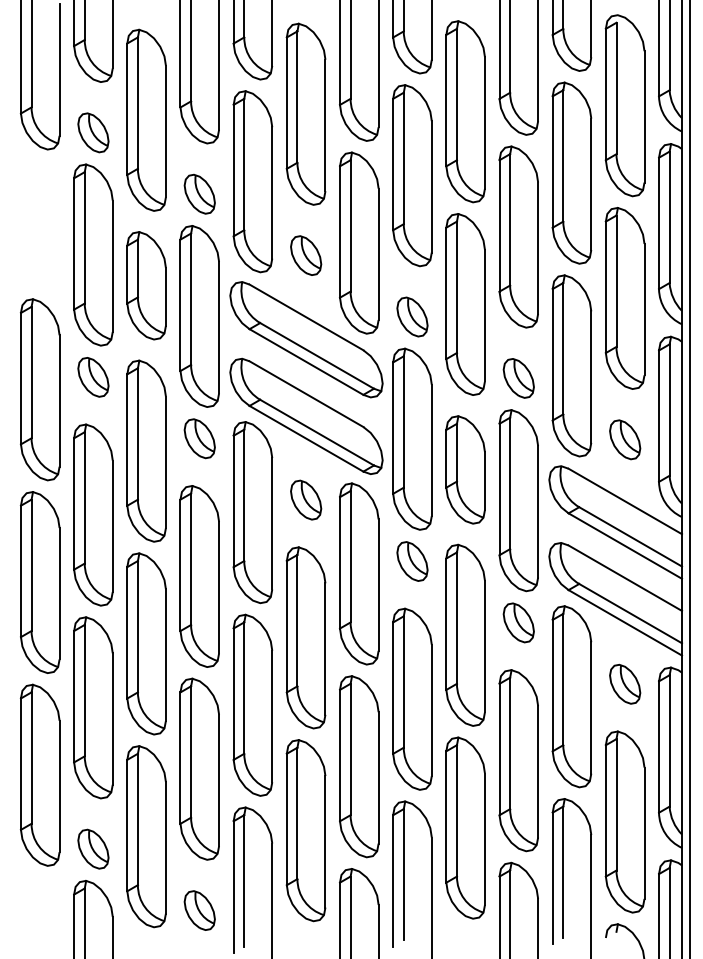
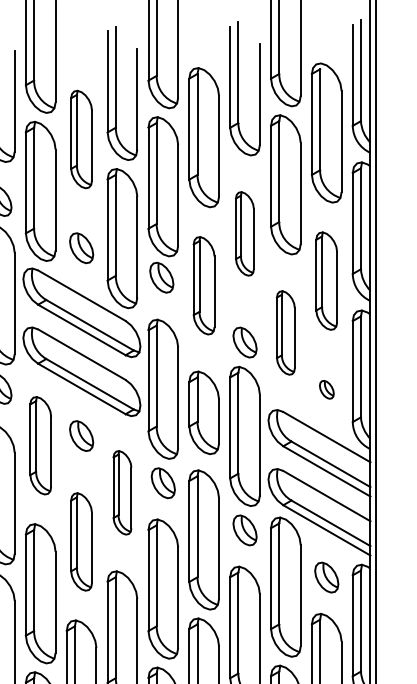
part: (305, 113) -> (81, 139), size x0.7
part: (518, 236) -> (244, 233), size x0.6
part: (624, 298) -> (326, 281), size x0.7
part: (465, 304) -> (204, 285), size x0.7
part: (412, 316) -> (161, 277), moved
part: (571, 365) -> (285, 332), size x0.6
part: (625, 439) -> (327, 389), size x0.6
part: (252, 512) -> (40, 445), size x0.7
part: (359, 573) -> (122, 492), size x0.6
part: (305, 637) -> (81, 541), size x0.7

